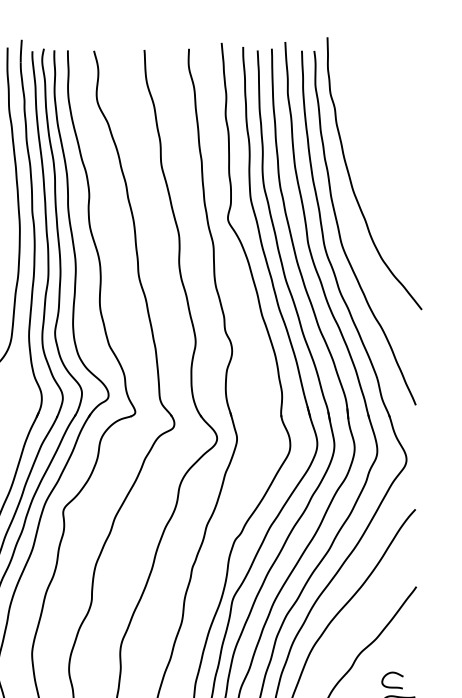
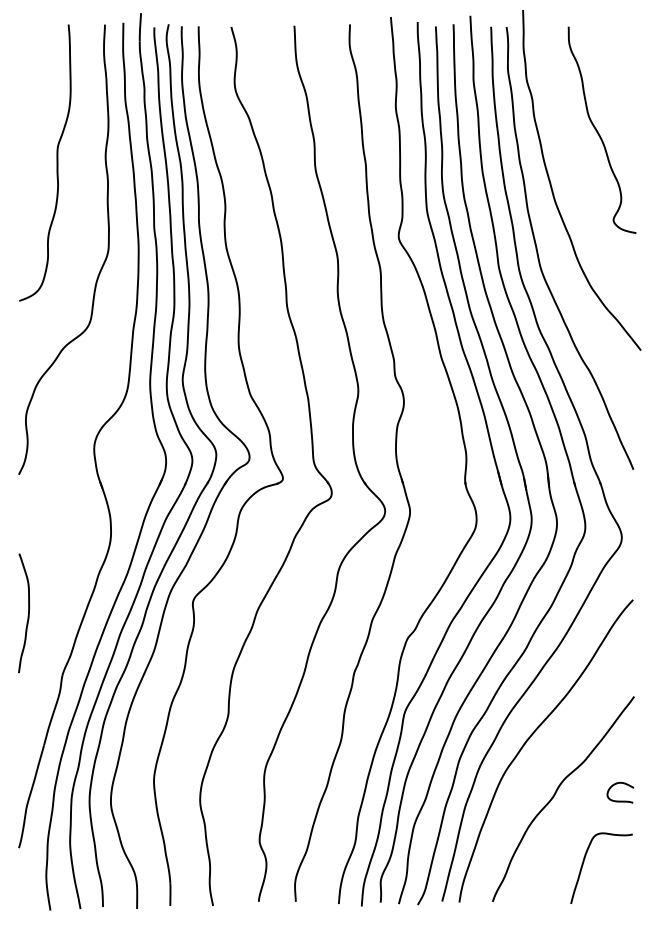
curve: (387, 134) -> (598, 131), added
curve: (392, 686) -> (620, 800), moved

